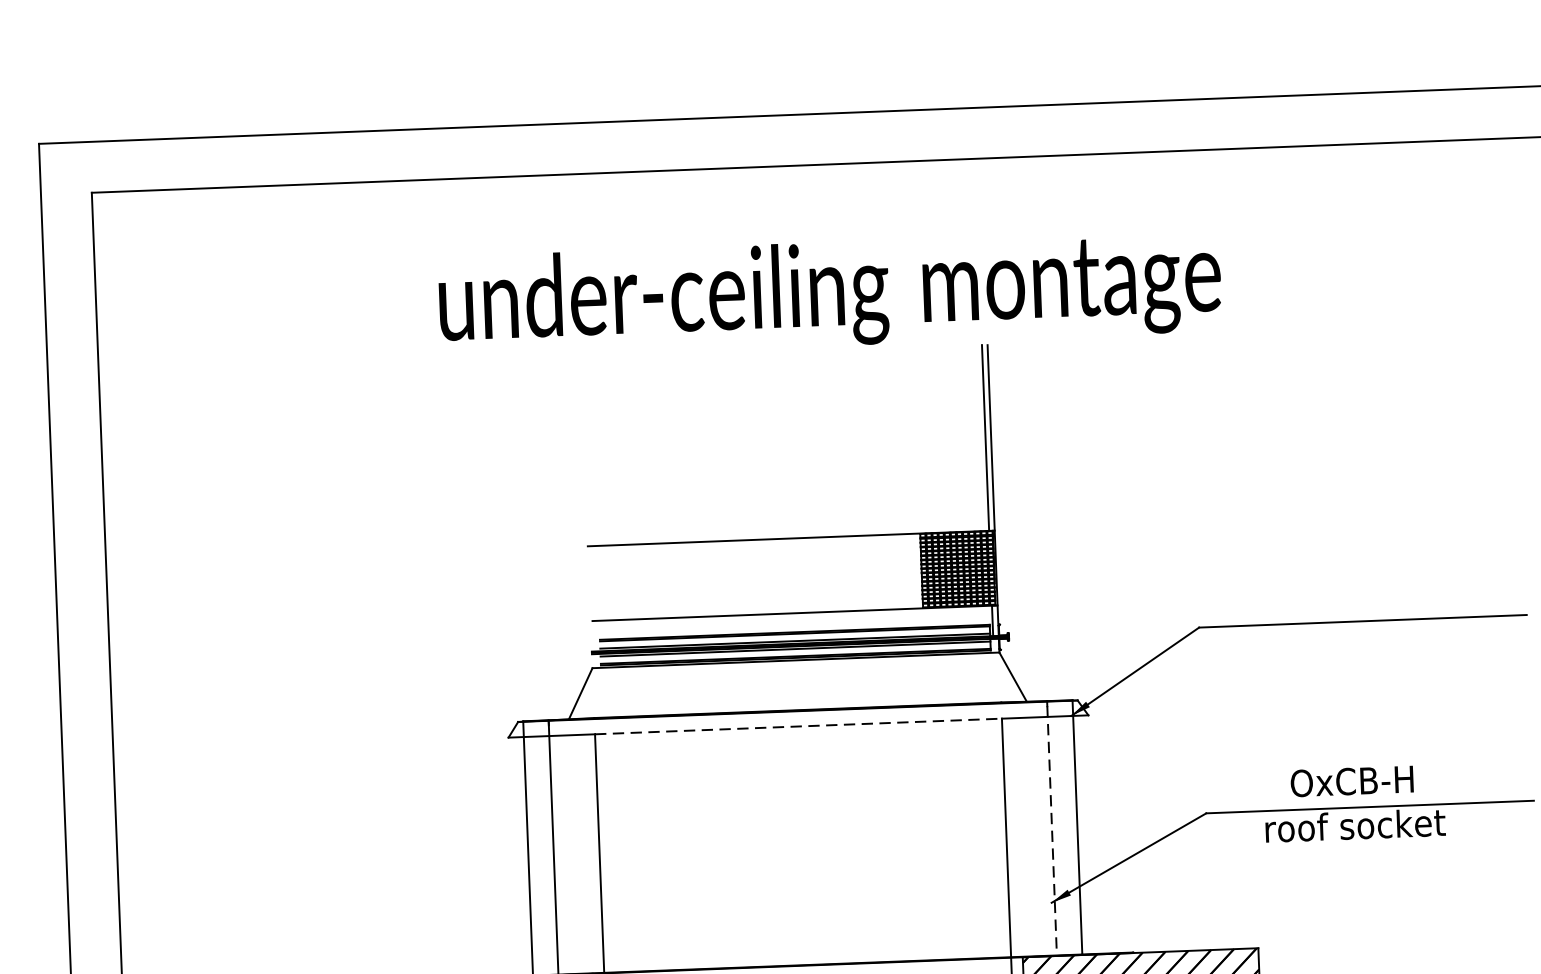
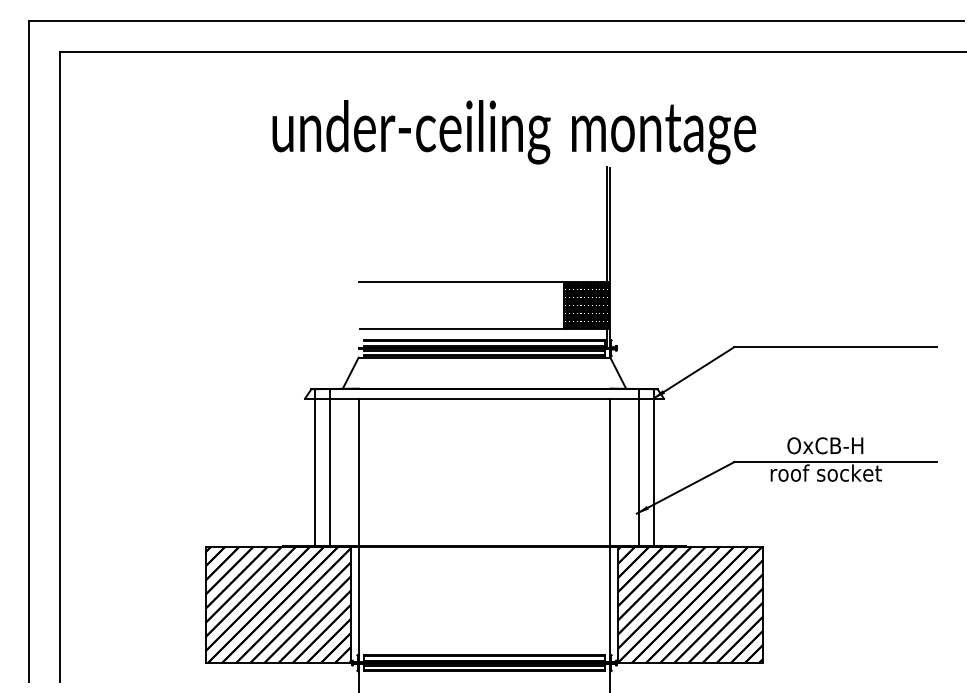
line: (798, 726) -> (484, 398), dashed -> solid
line: (1051, 831) -> (638, 469), dashed -> solid

